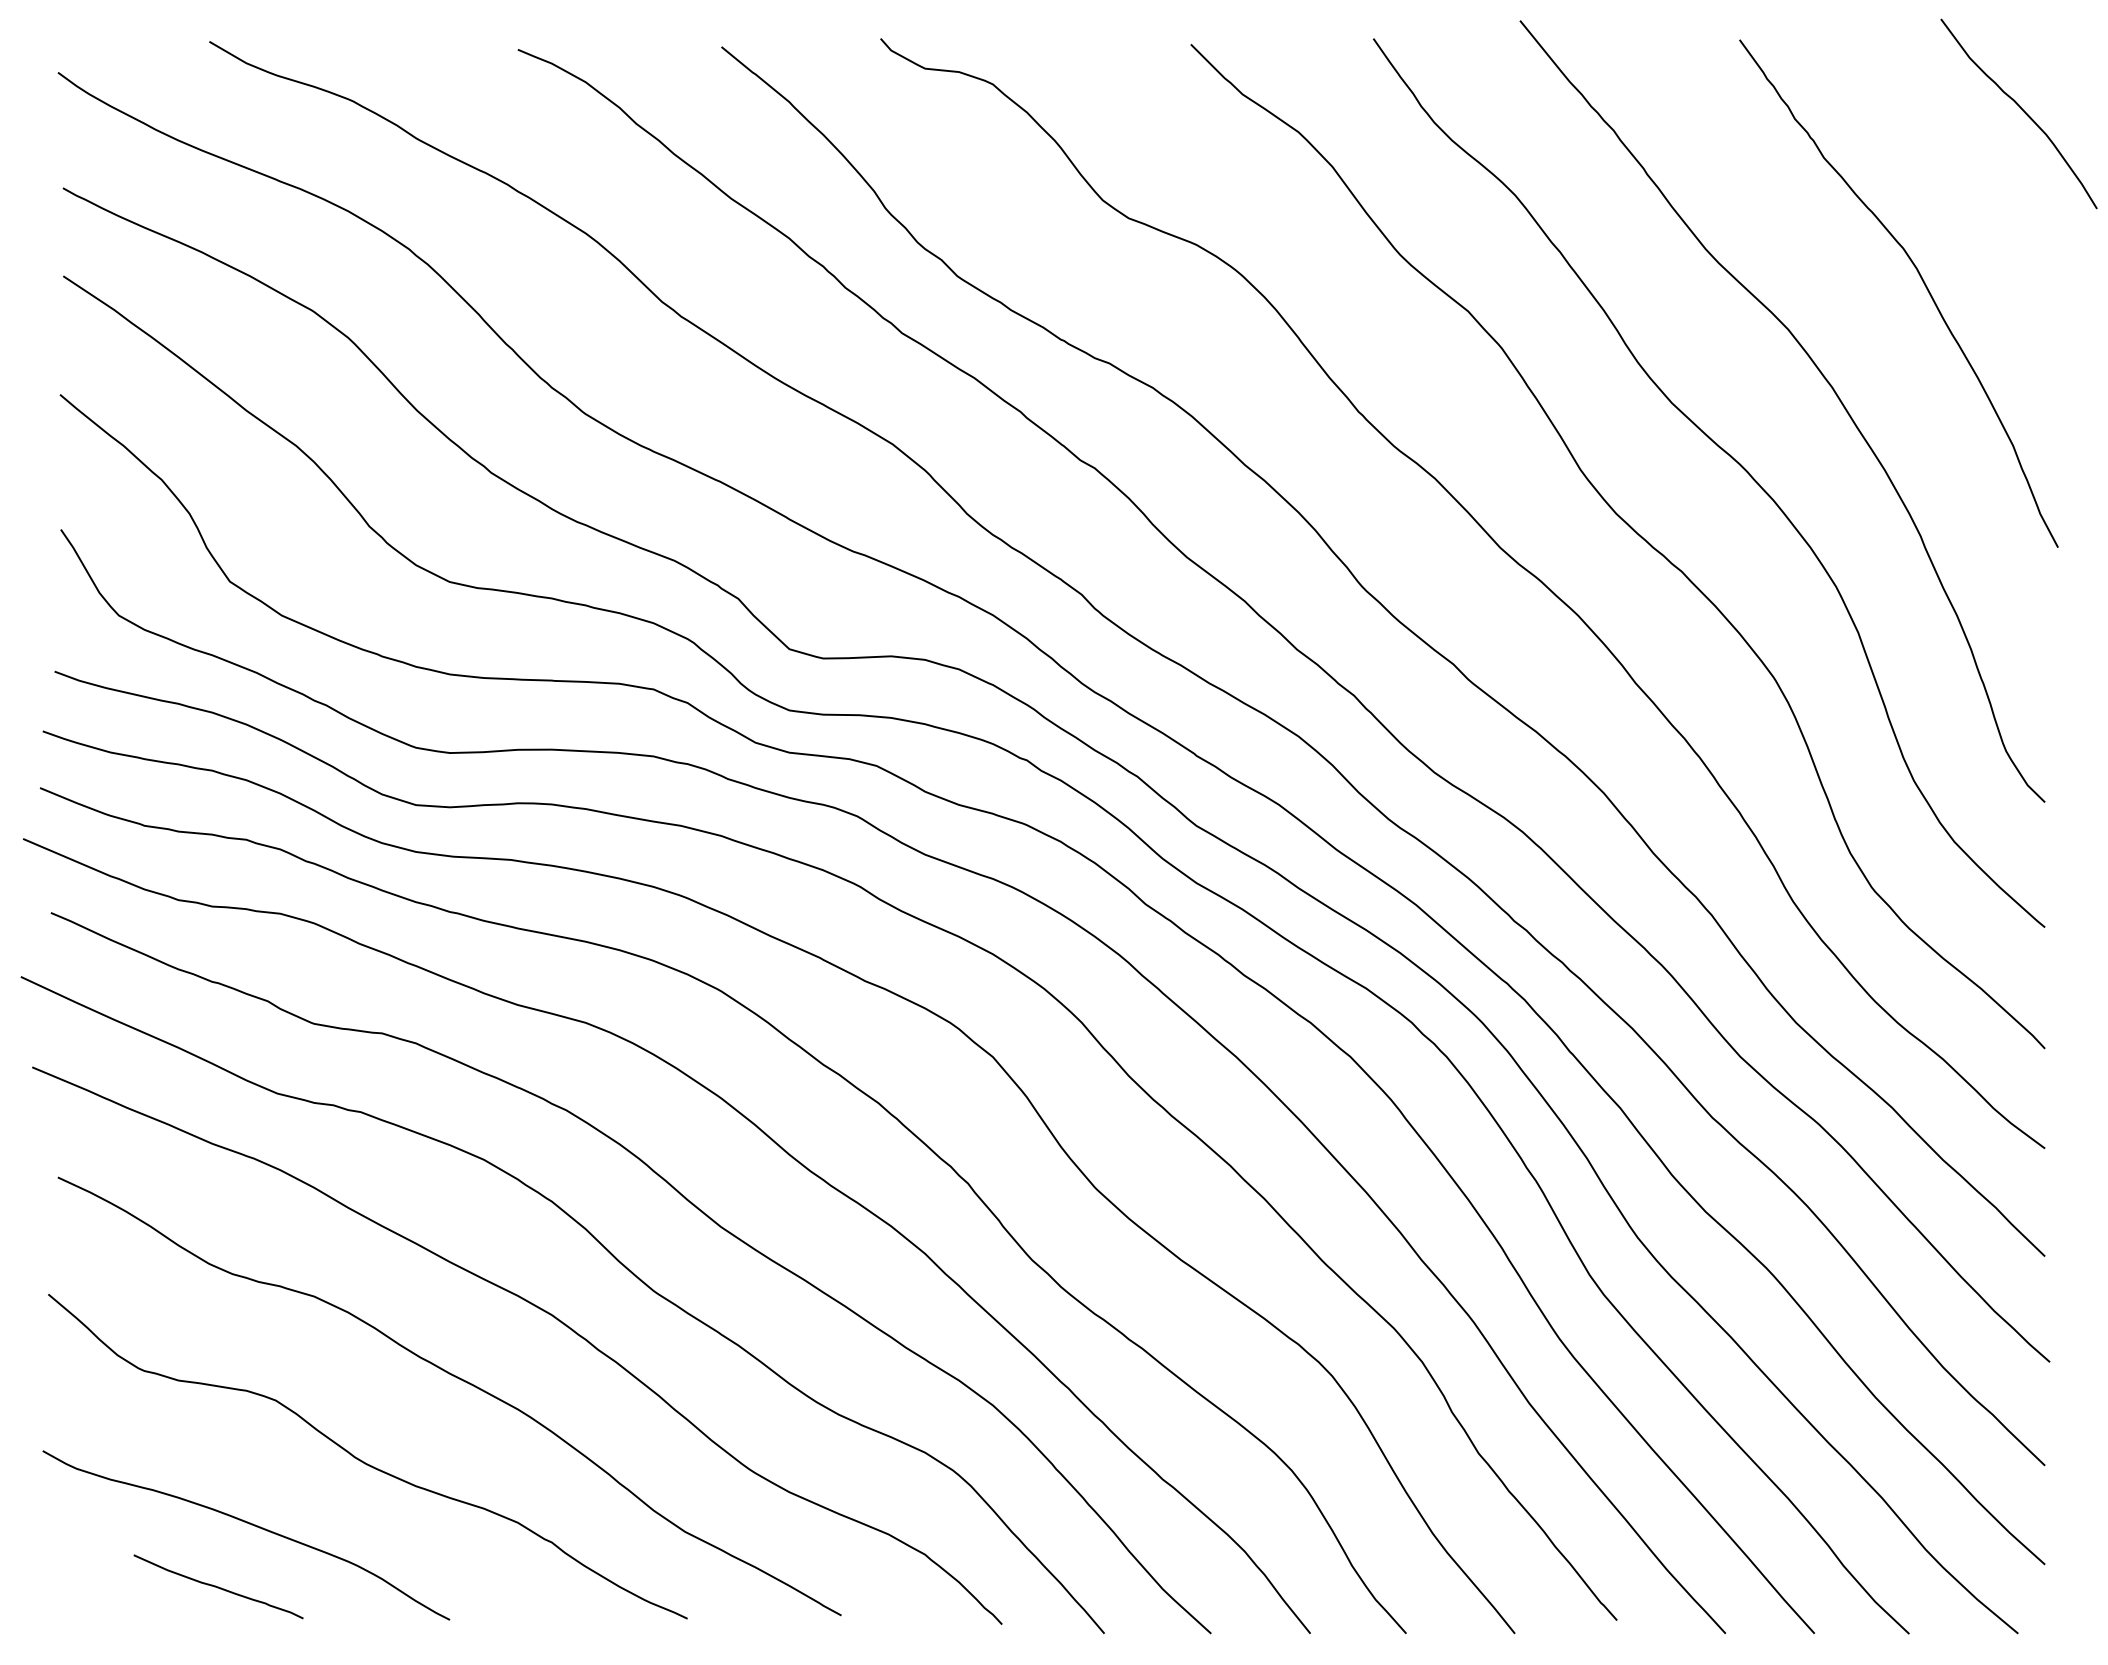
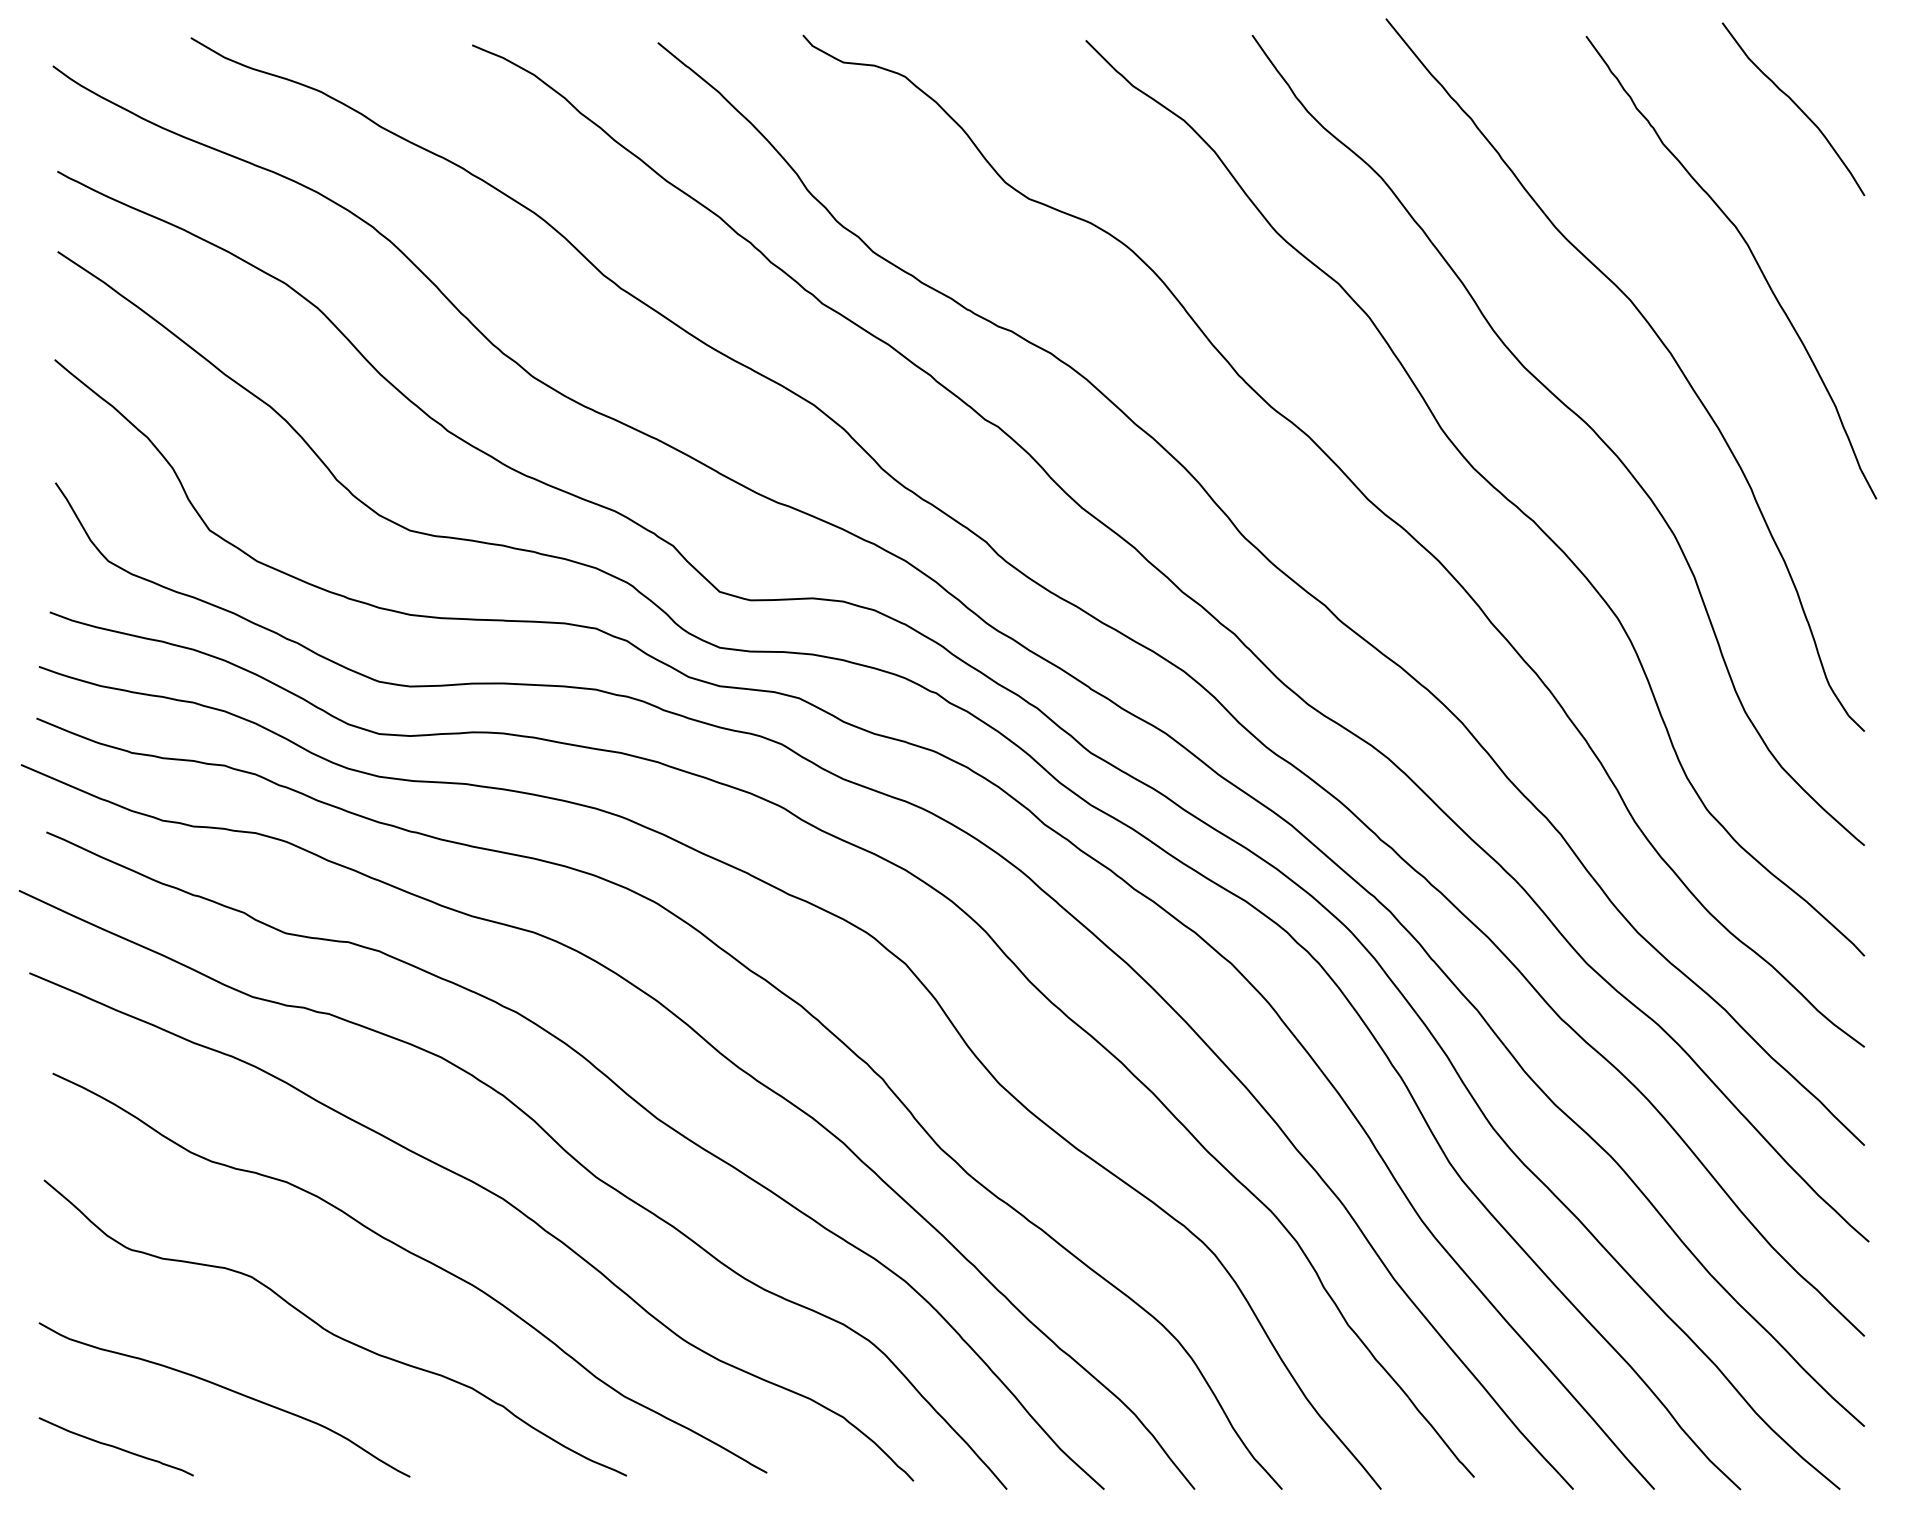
curve: (2021, 109) -> (1795, 105), moved
curve: (218, 1586) -> (116, 1446), moved

